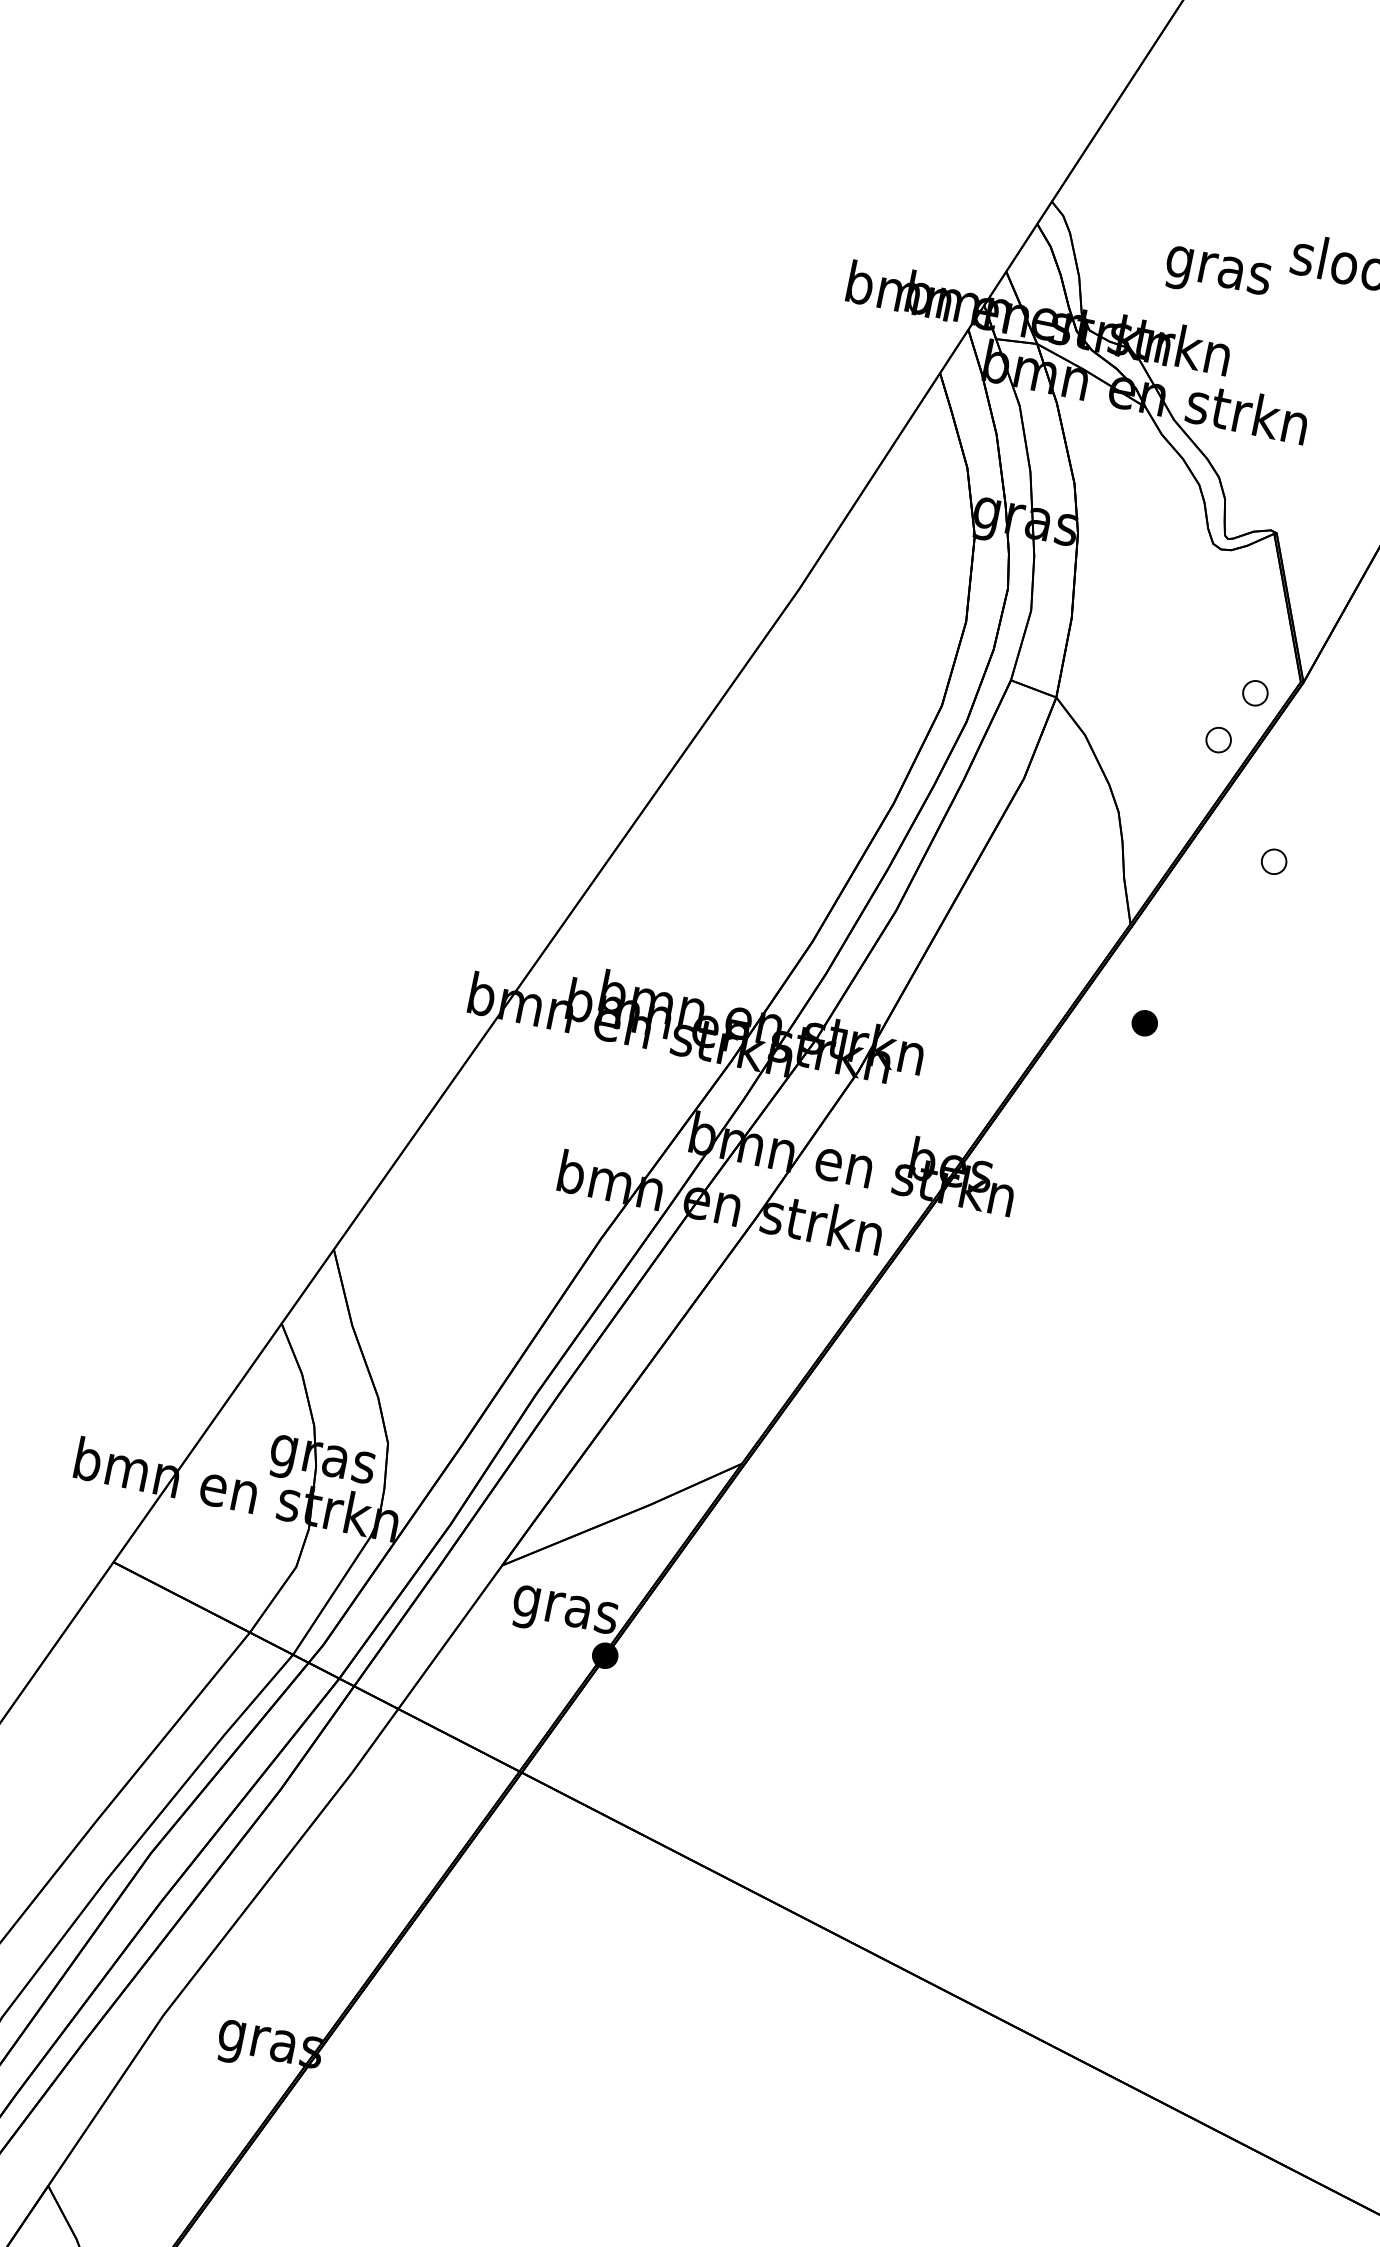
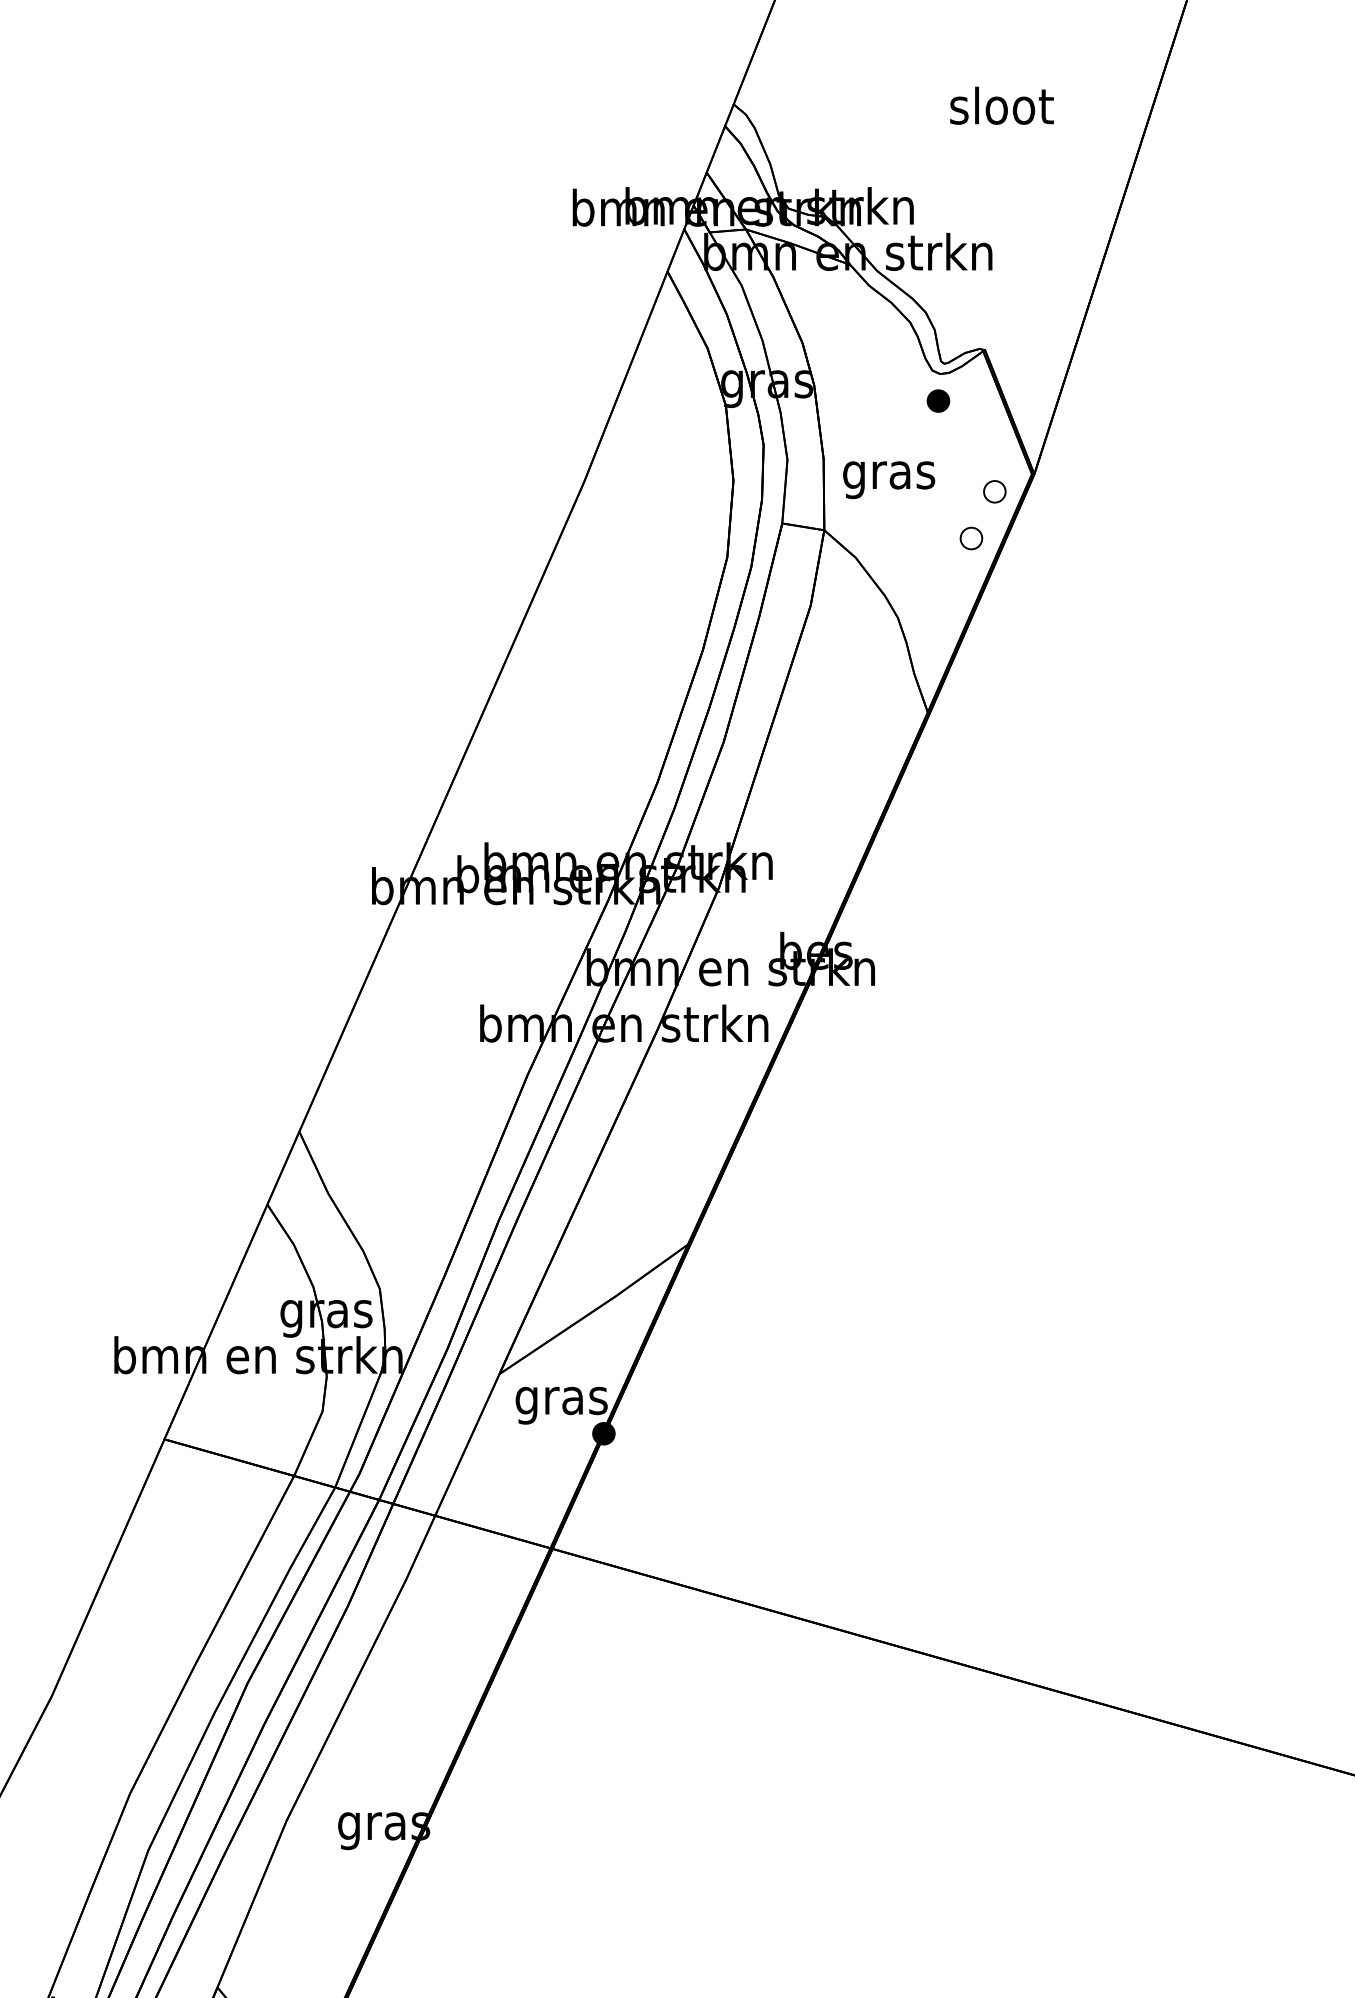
text: (1217, 276) -> (889, 480), moved
part: (1274, 861) -> (1040, 633), removed
part: (1144, 1022) -> (938, 400), moved

